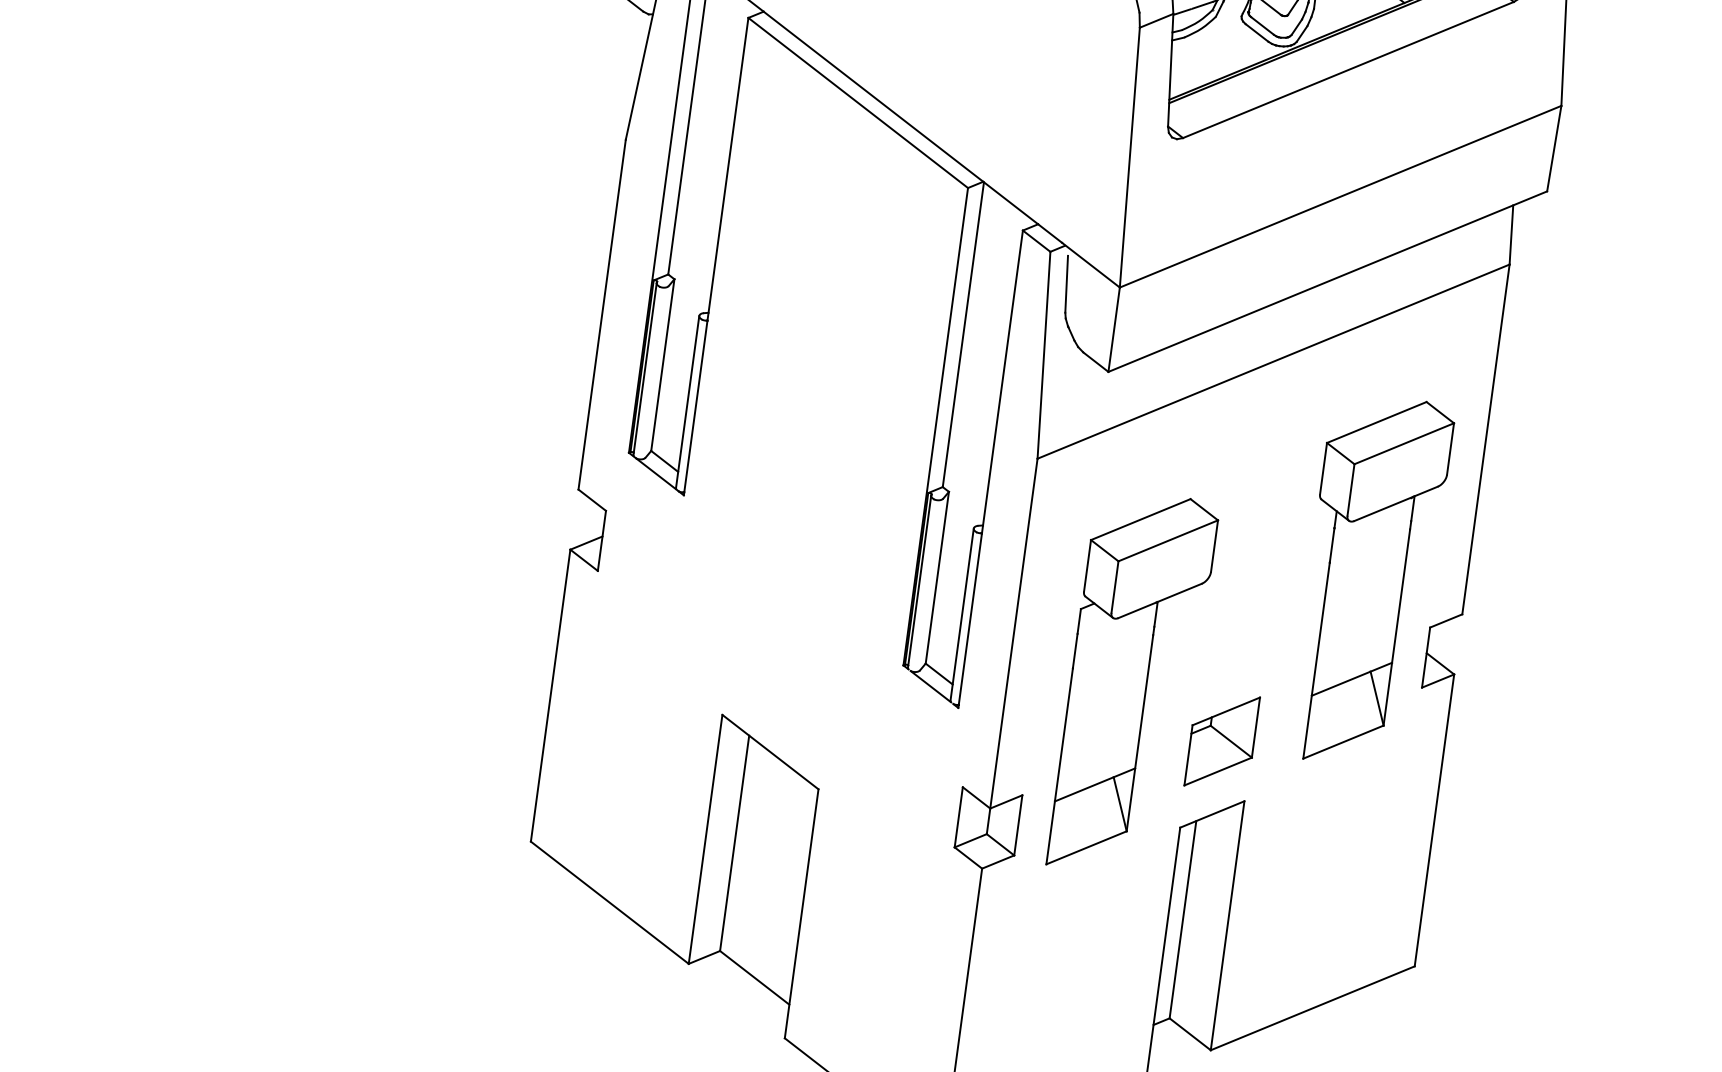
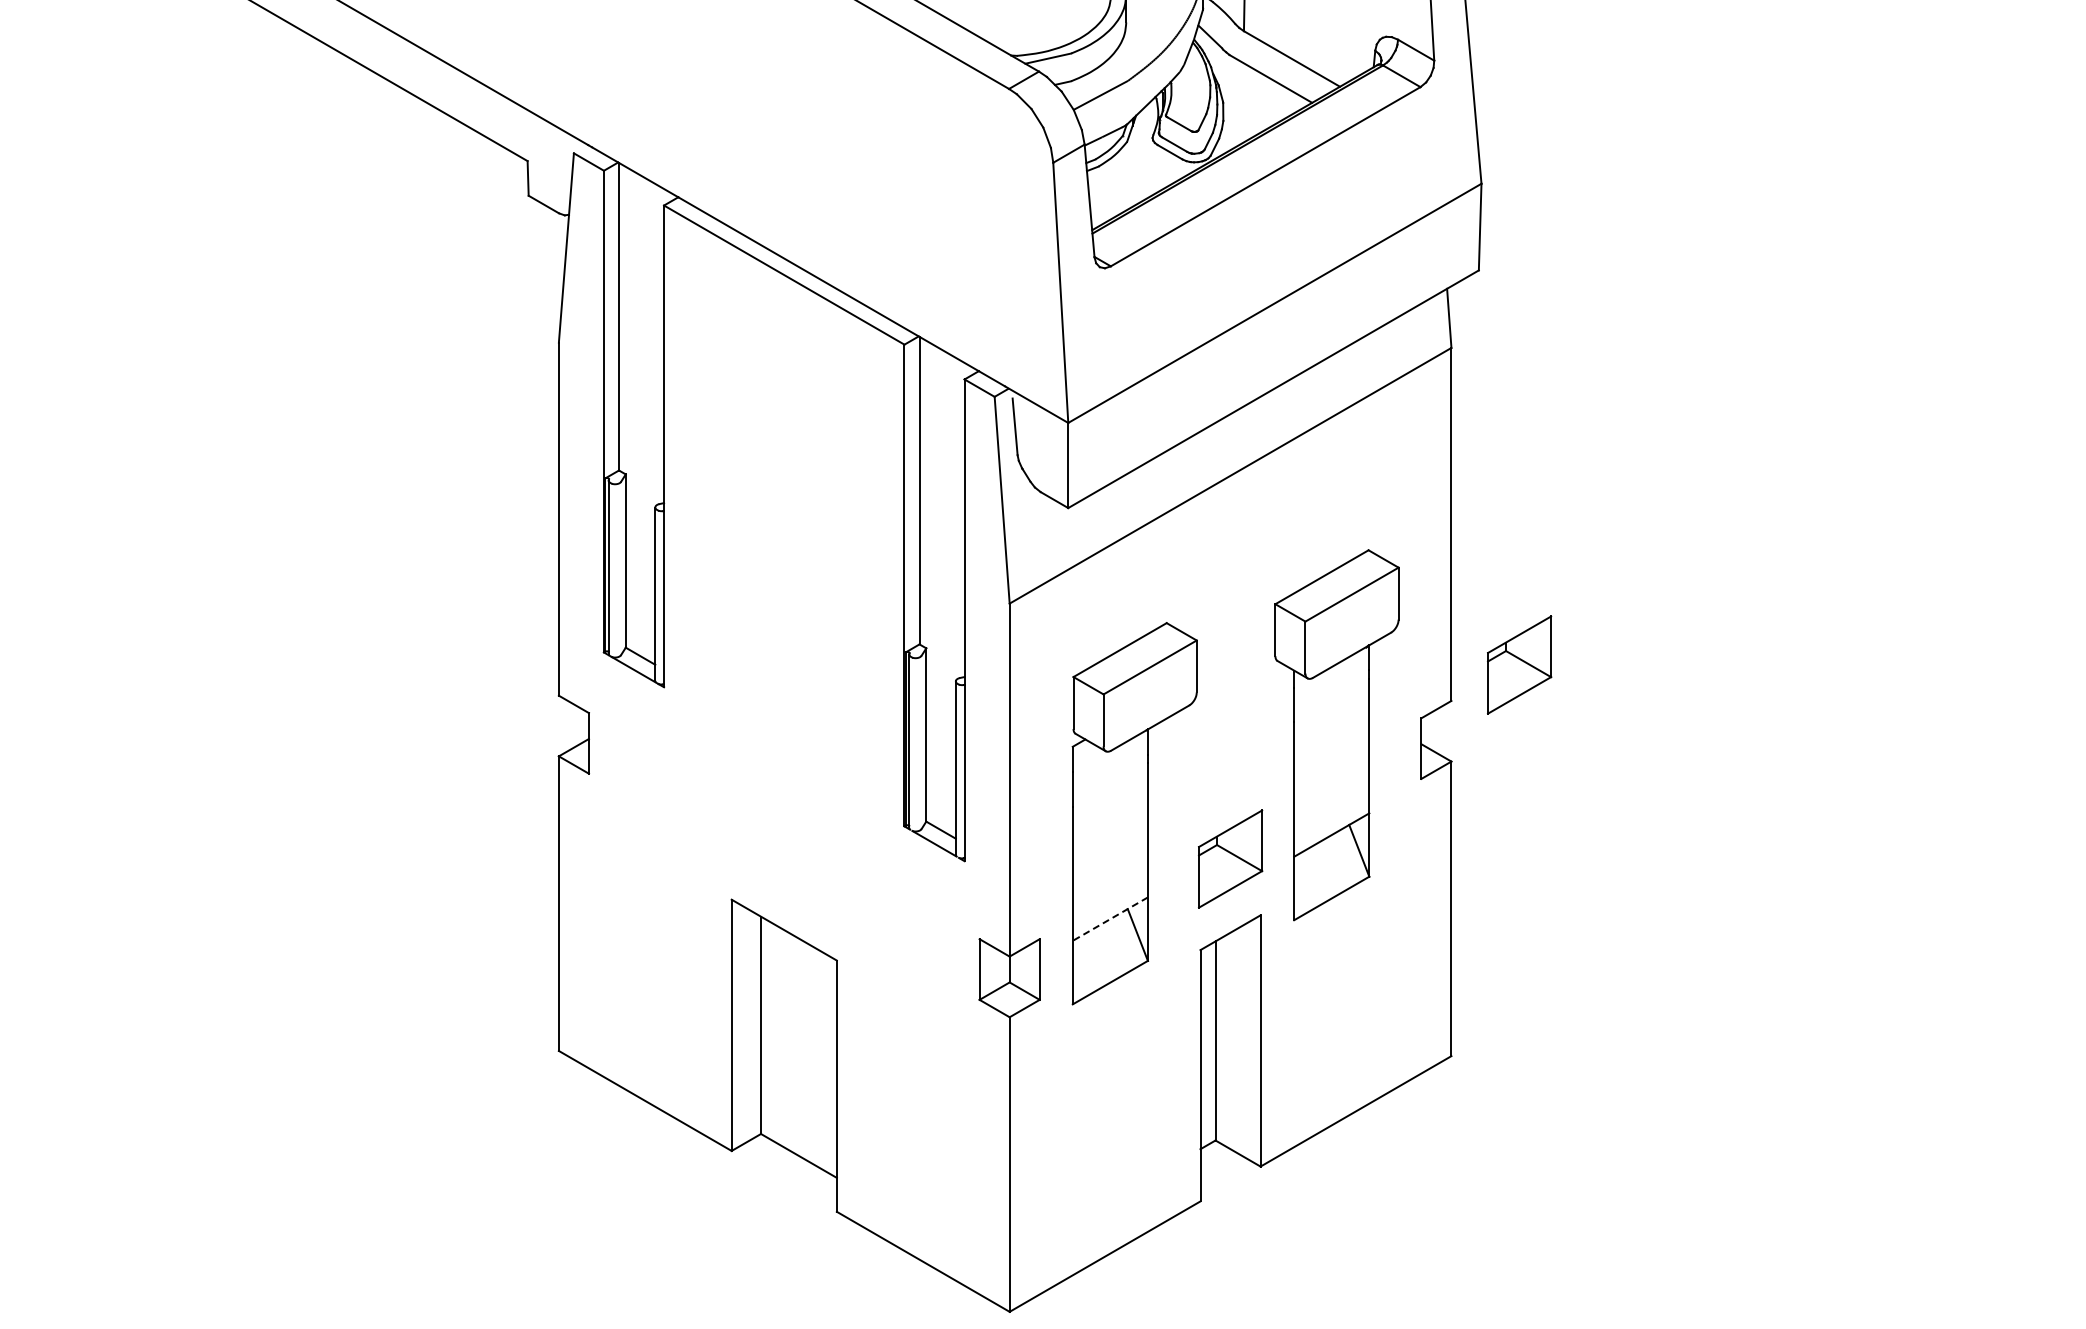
part: (1369, 581) -> (1336, 735), moved
part: (1534, 587) -> (1519, 664), added
line: (1094, 785) -> (1109, 919), solid -> dashed

